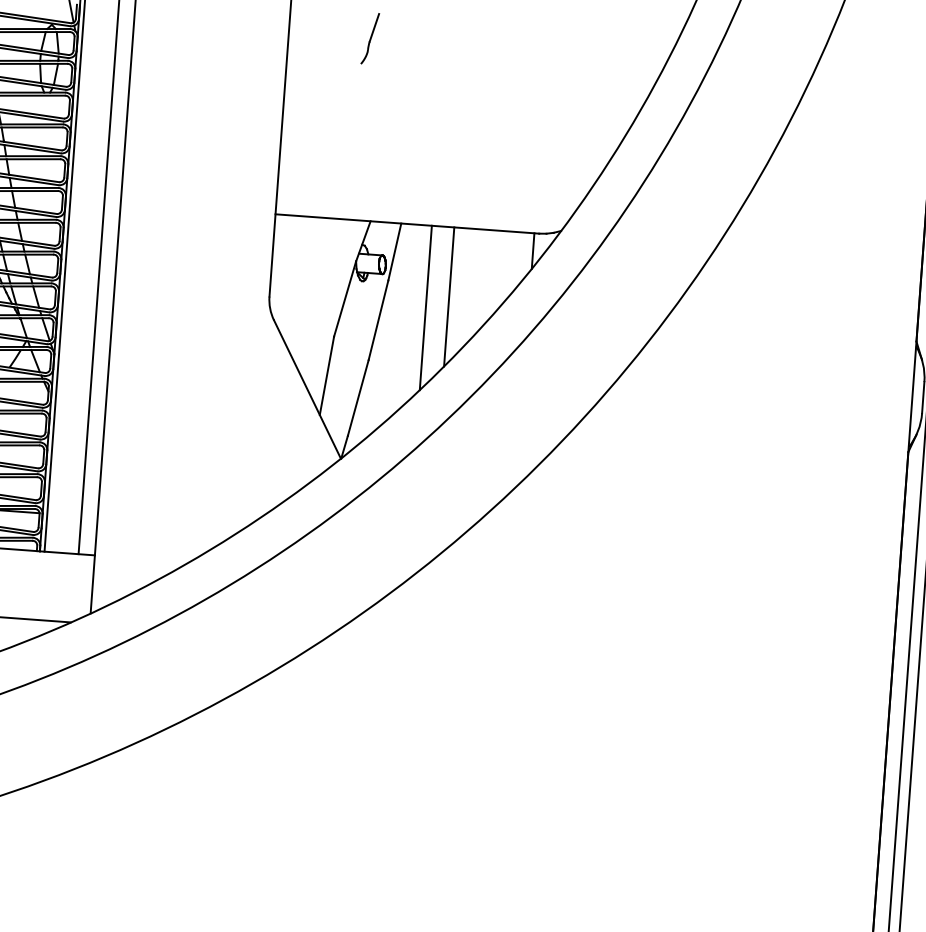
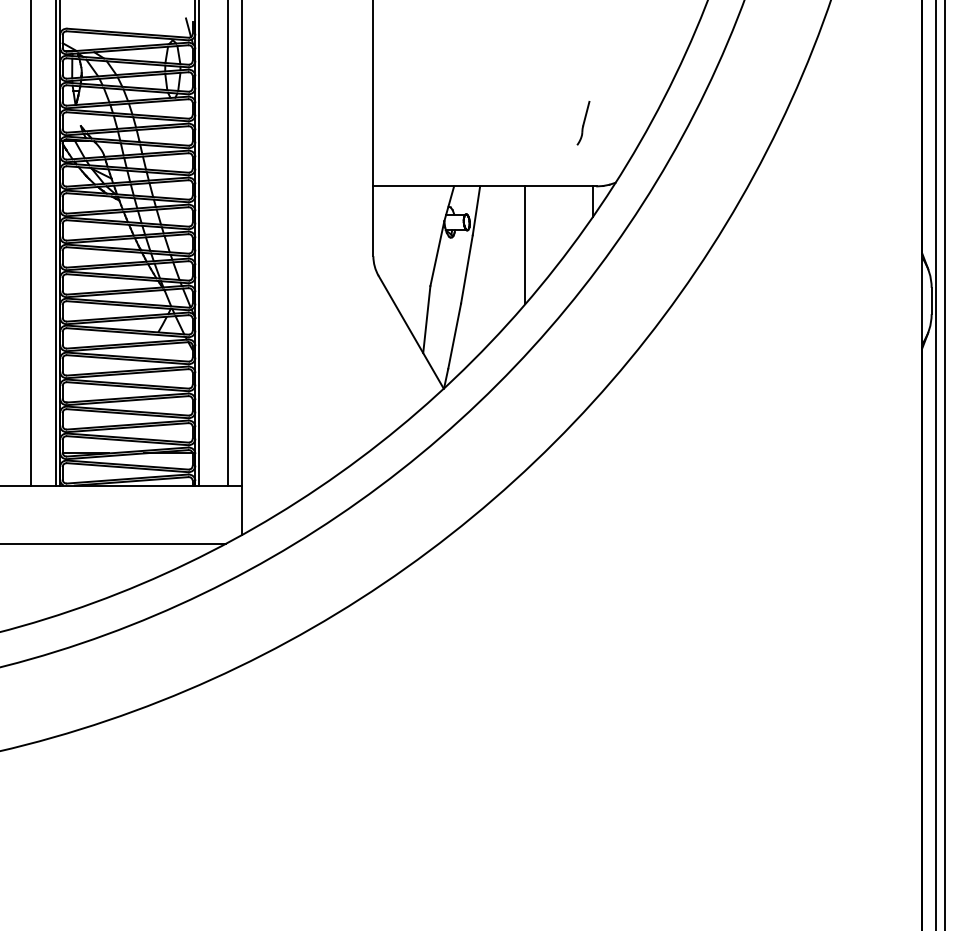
part: (370, 38) -> (583, 123), moved
line: (426, 307) -> (506, 255), removed

